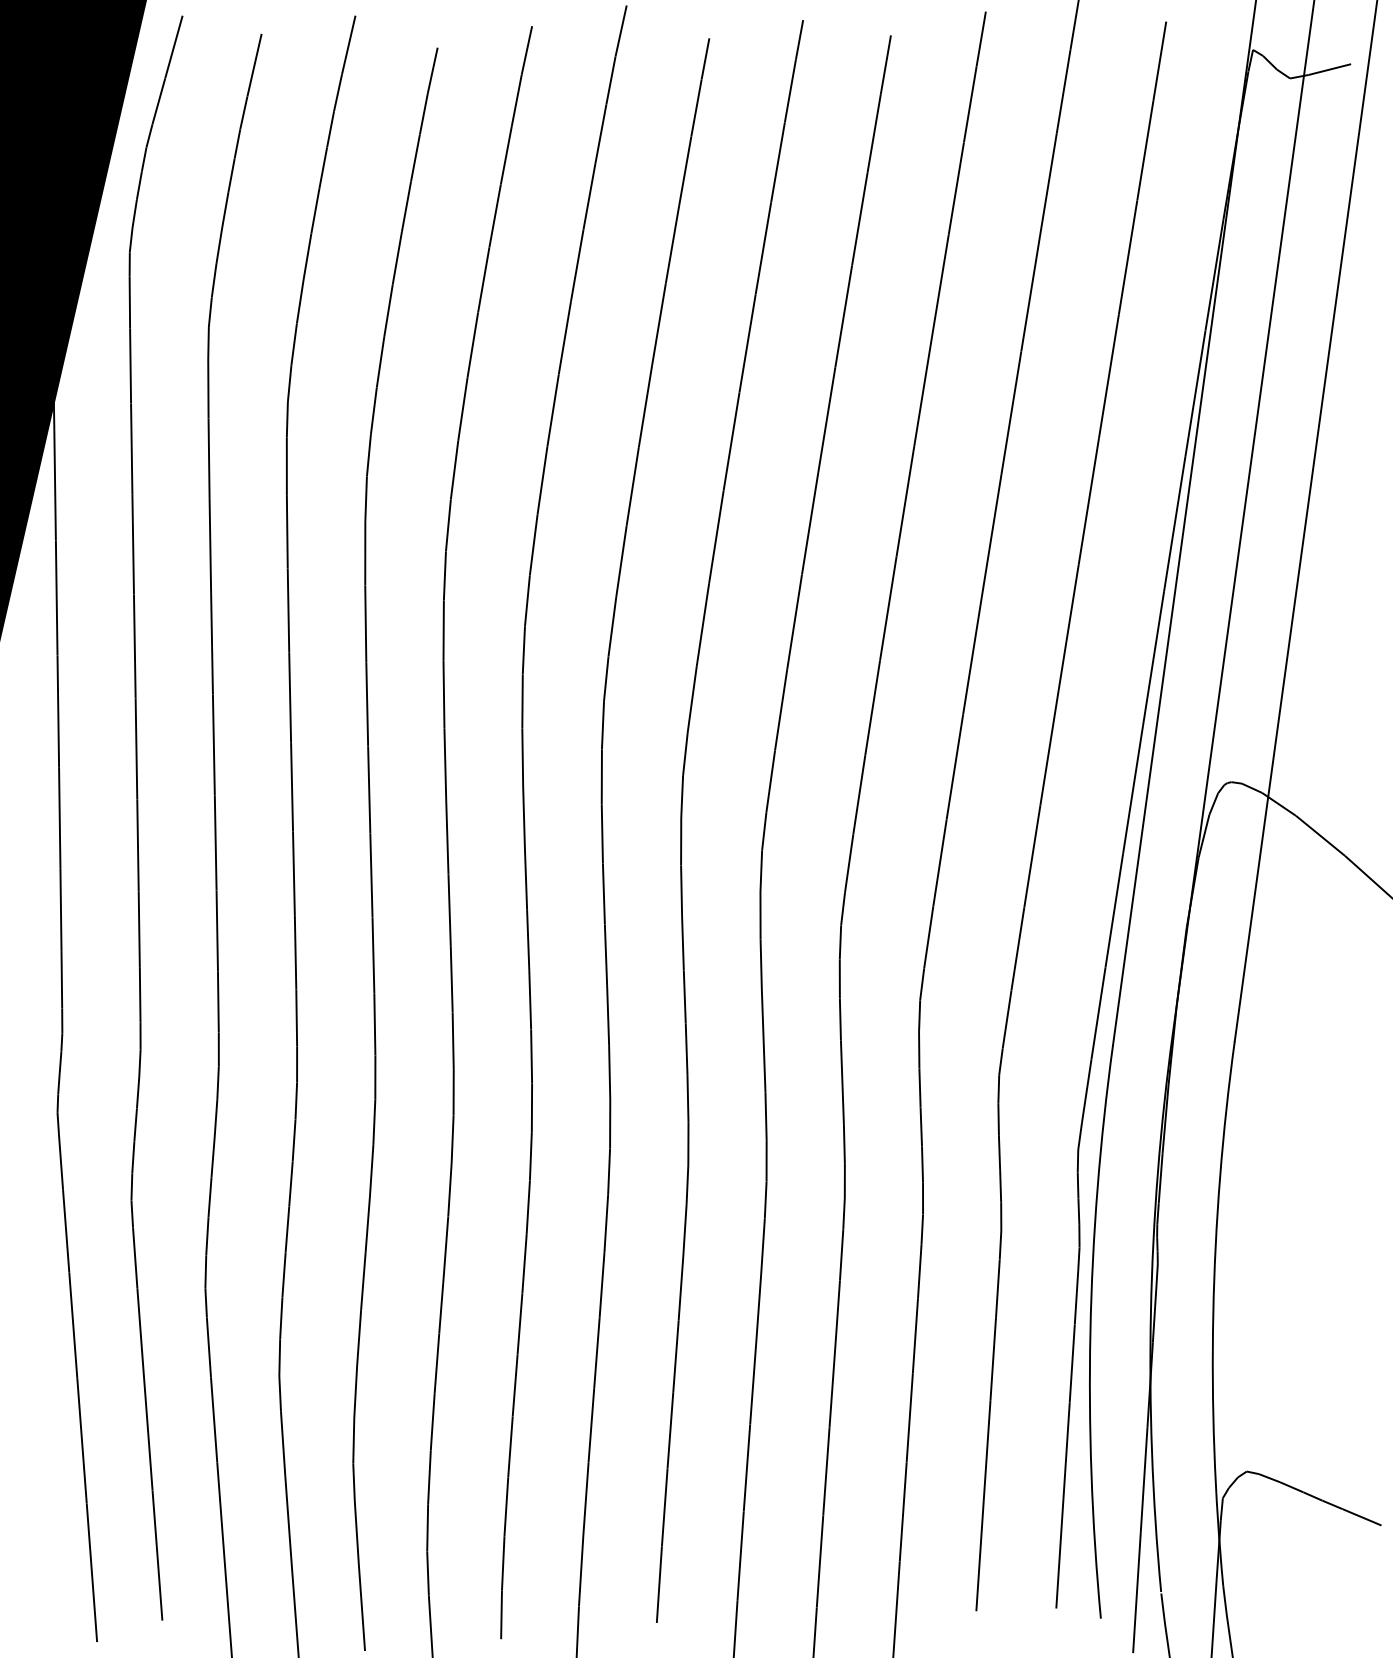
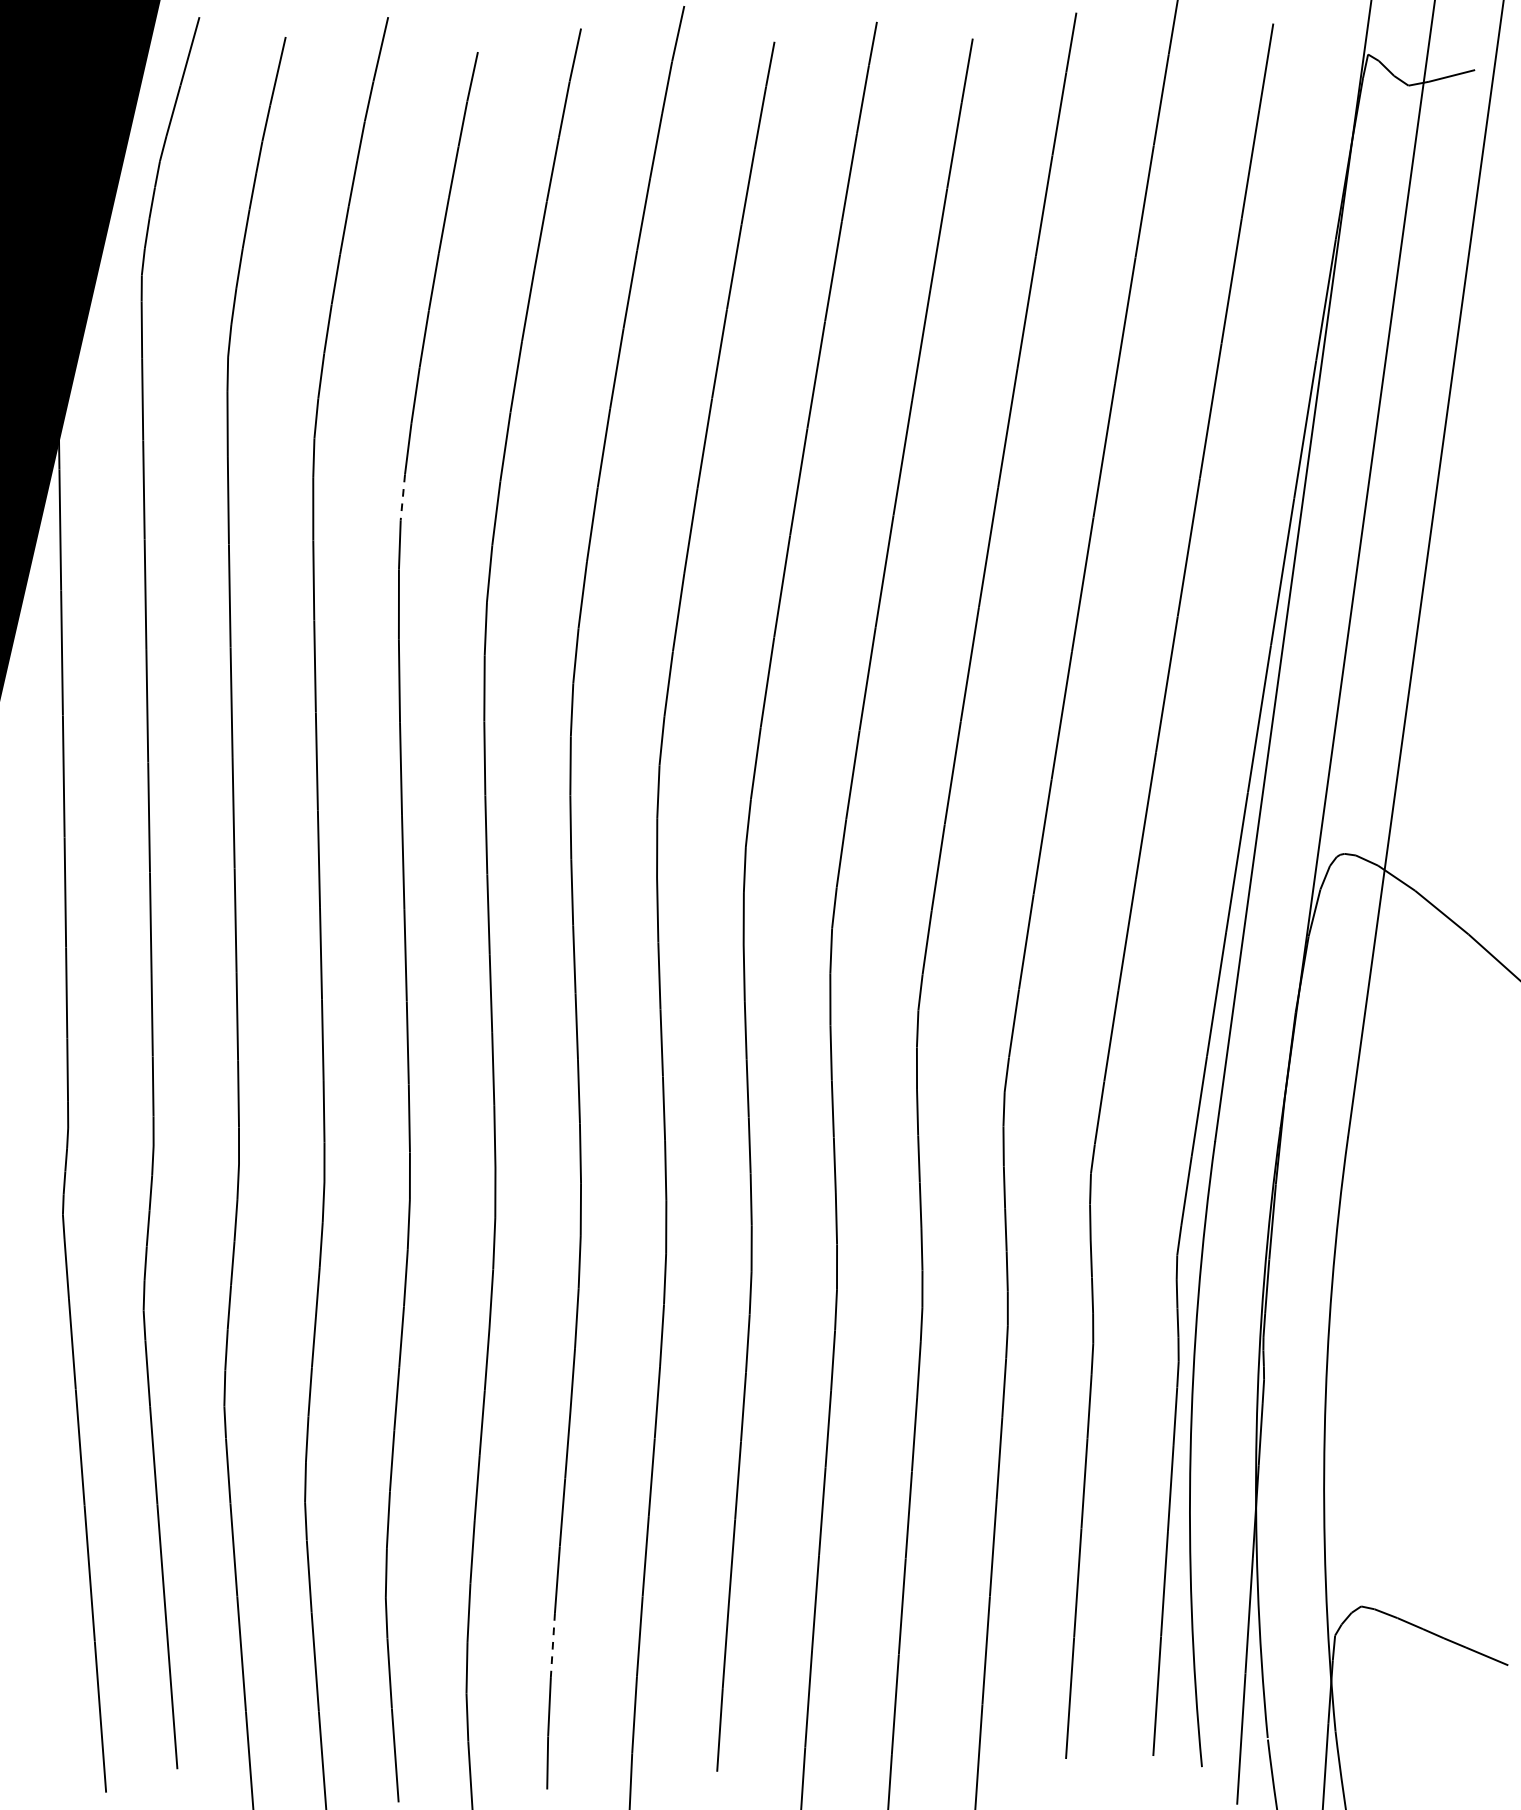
line: (368, 456) -> (402, 498), solid -> dashed
line: (506, 1507) -> (553, 1645), solid -> dashed

